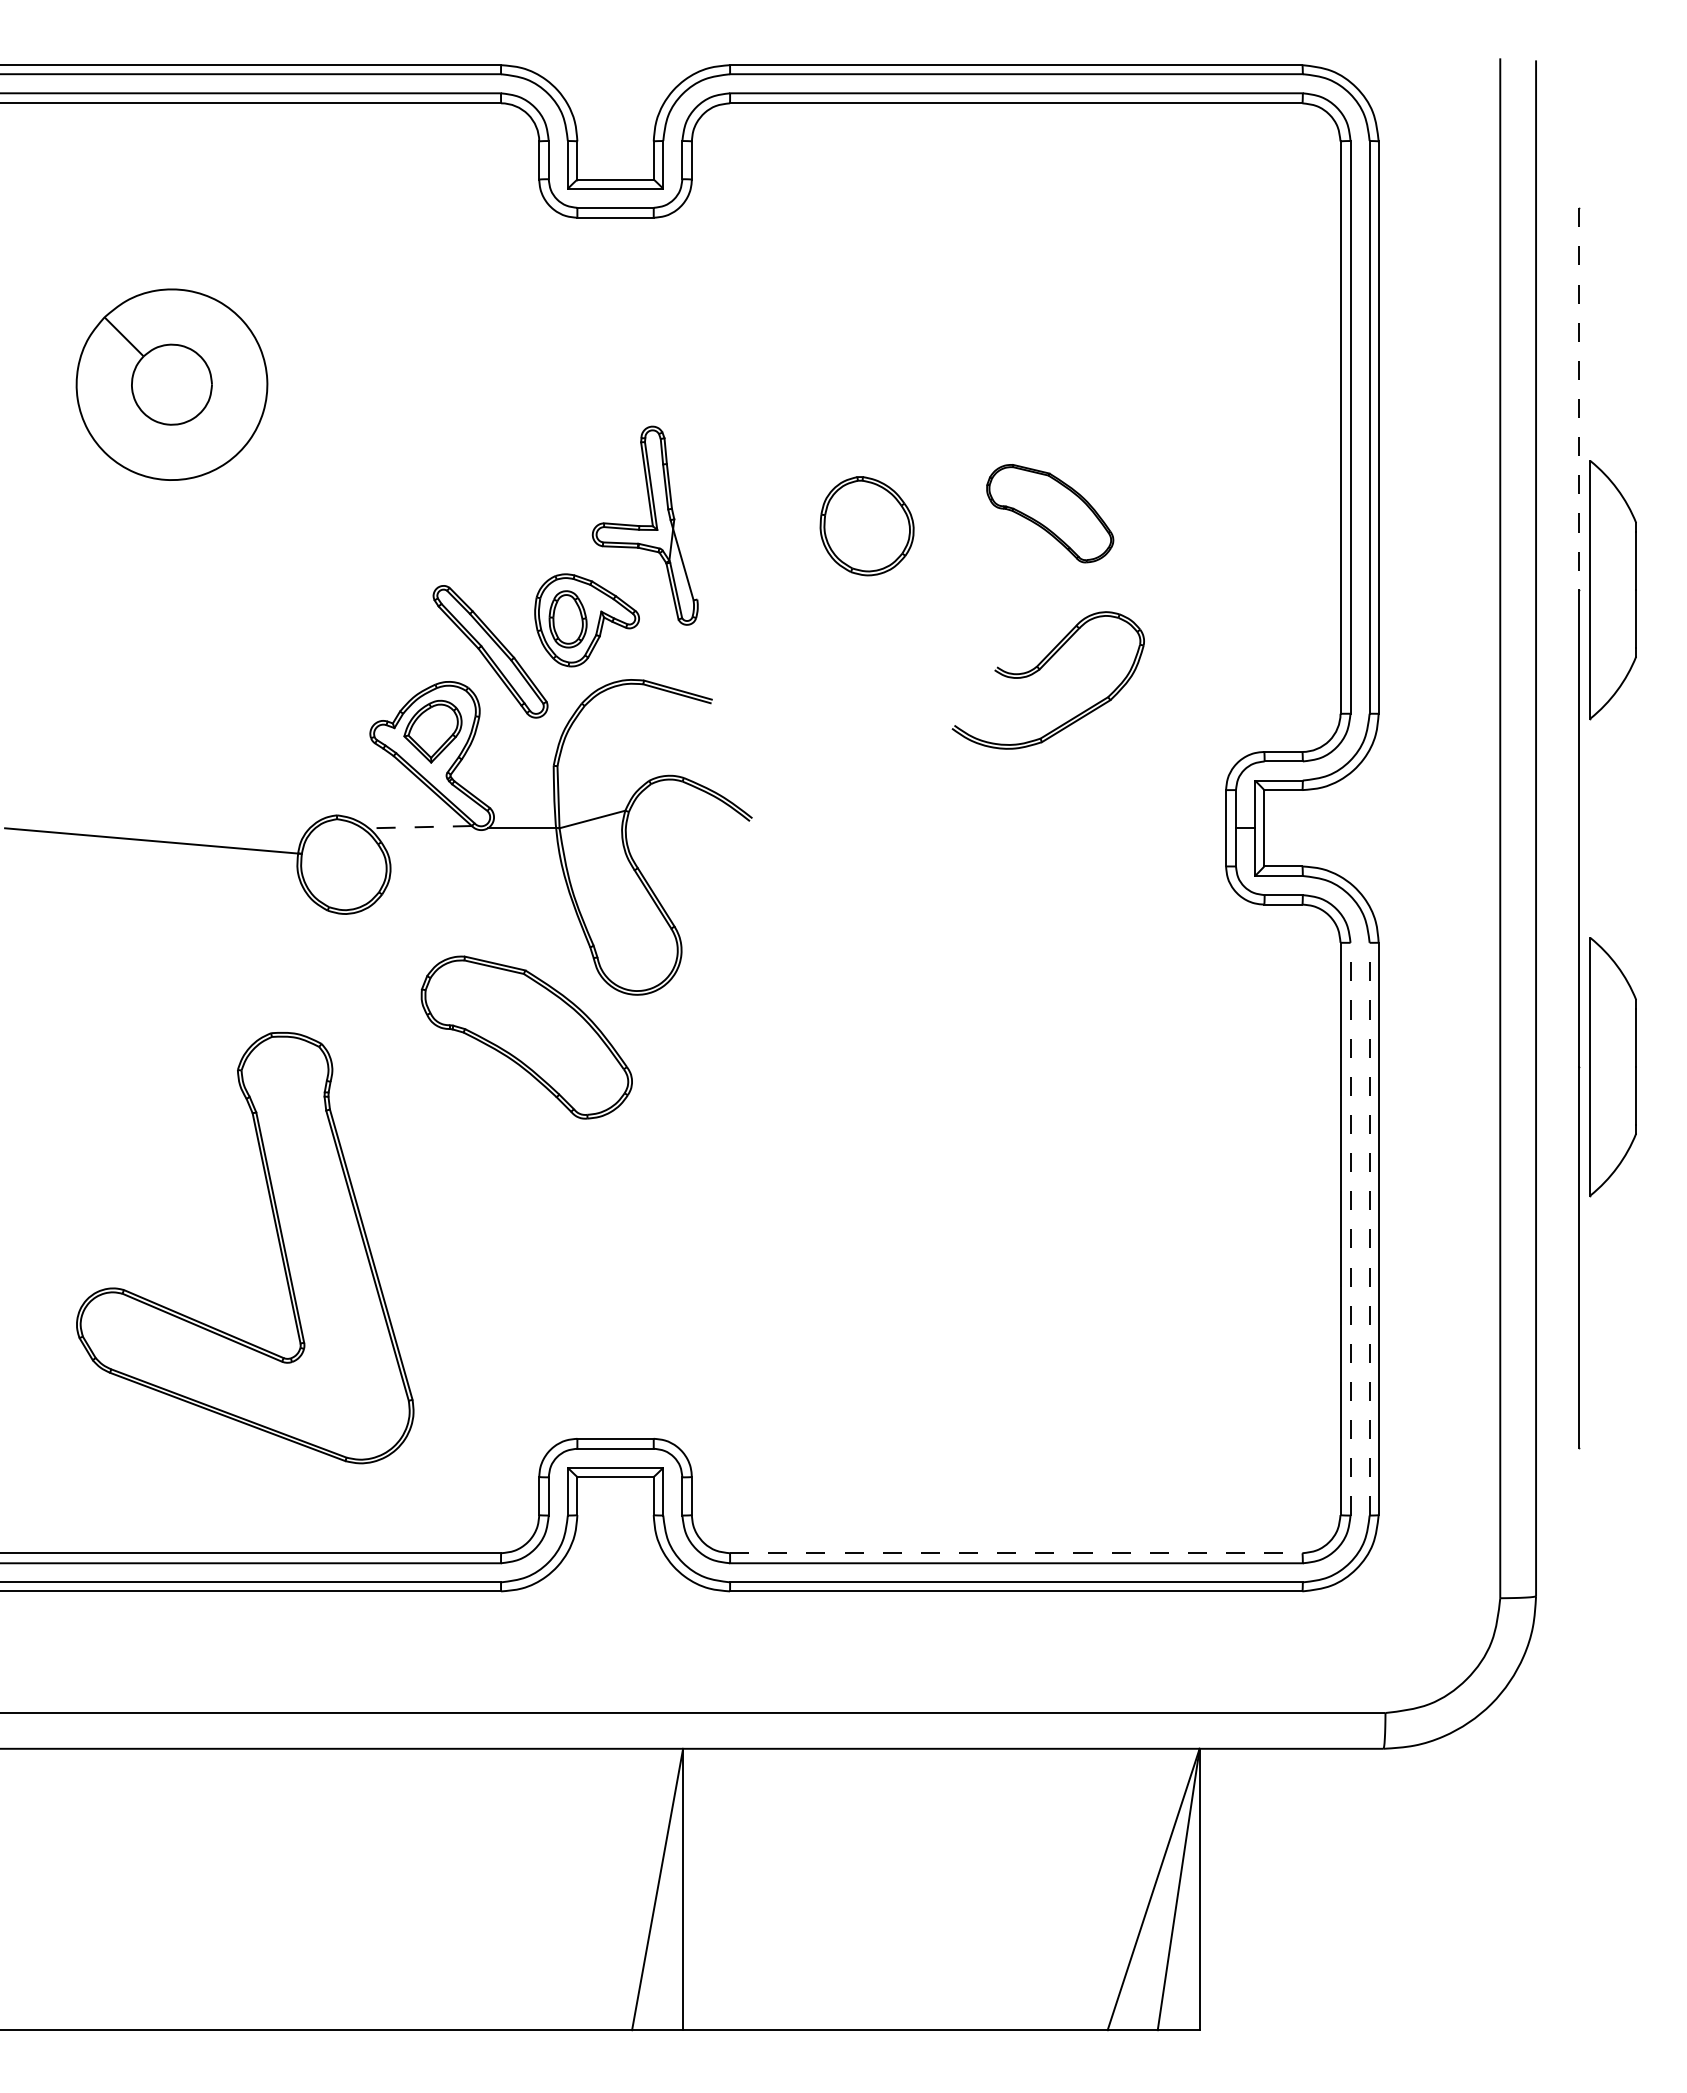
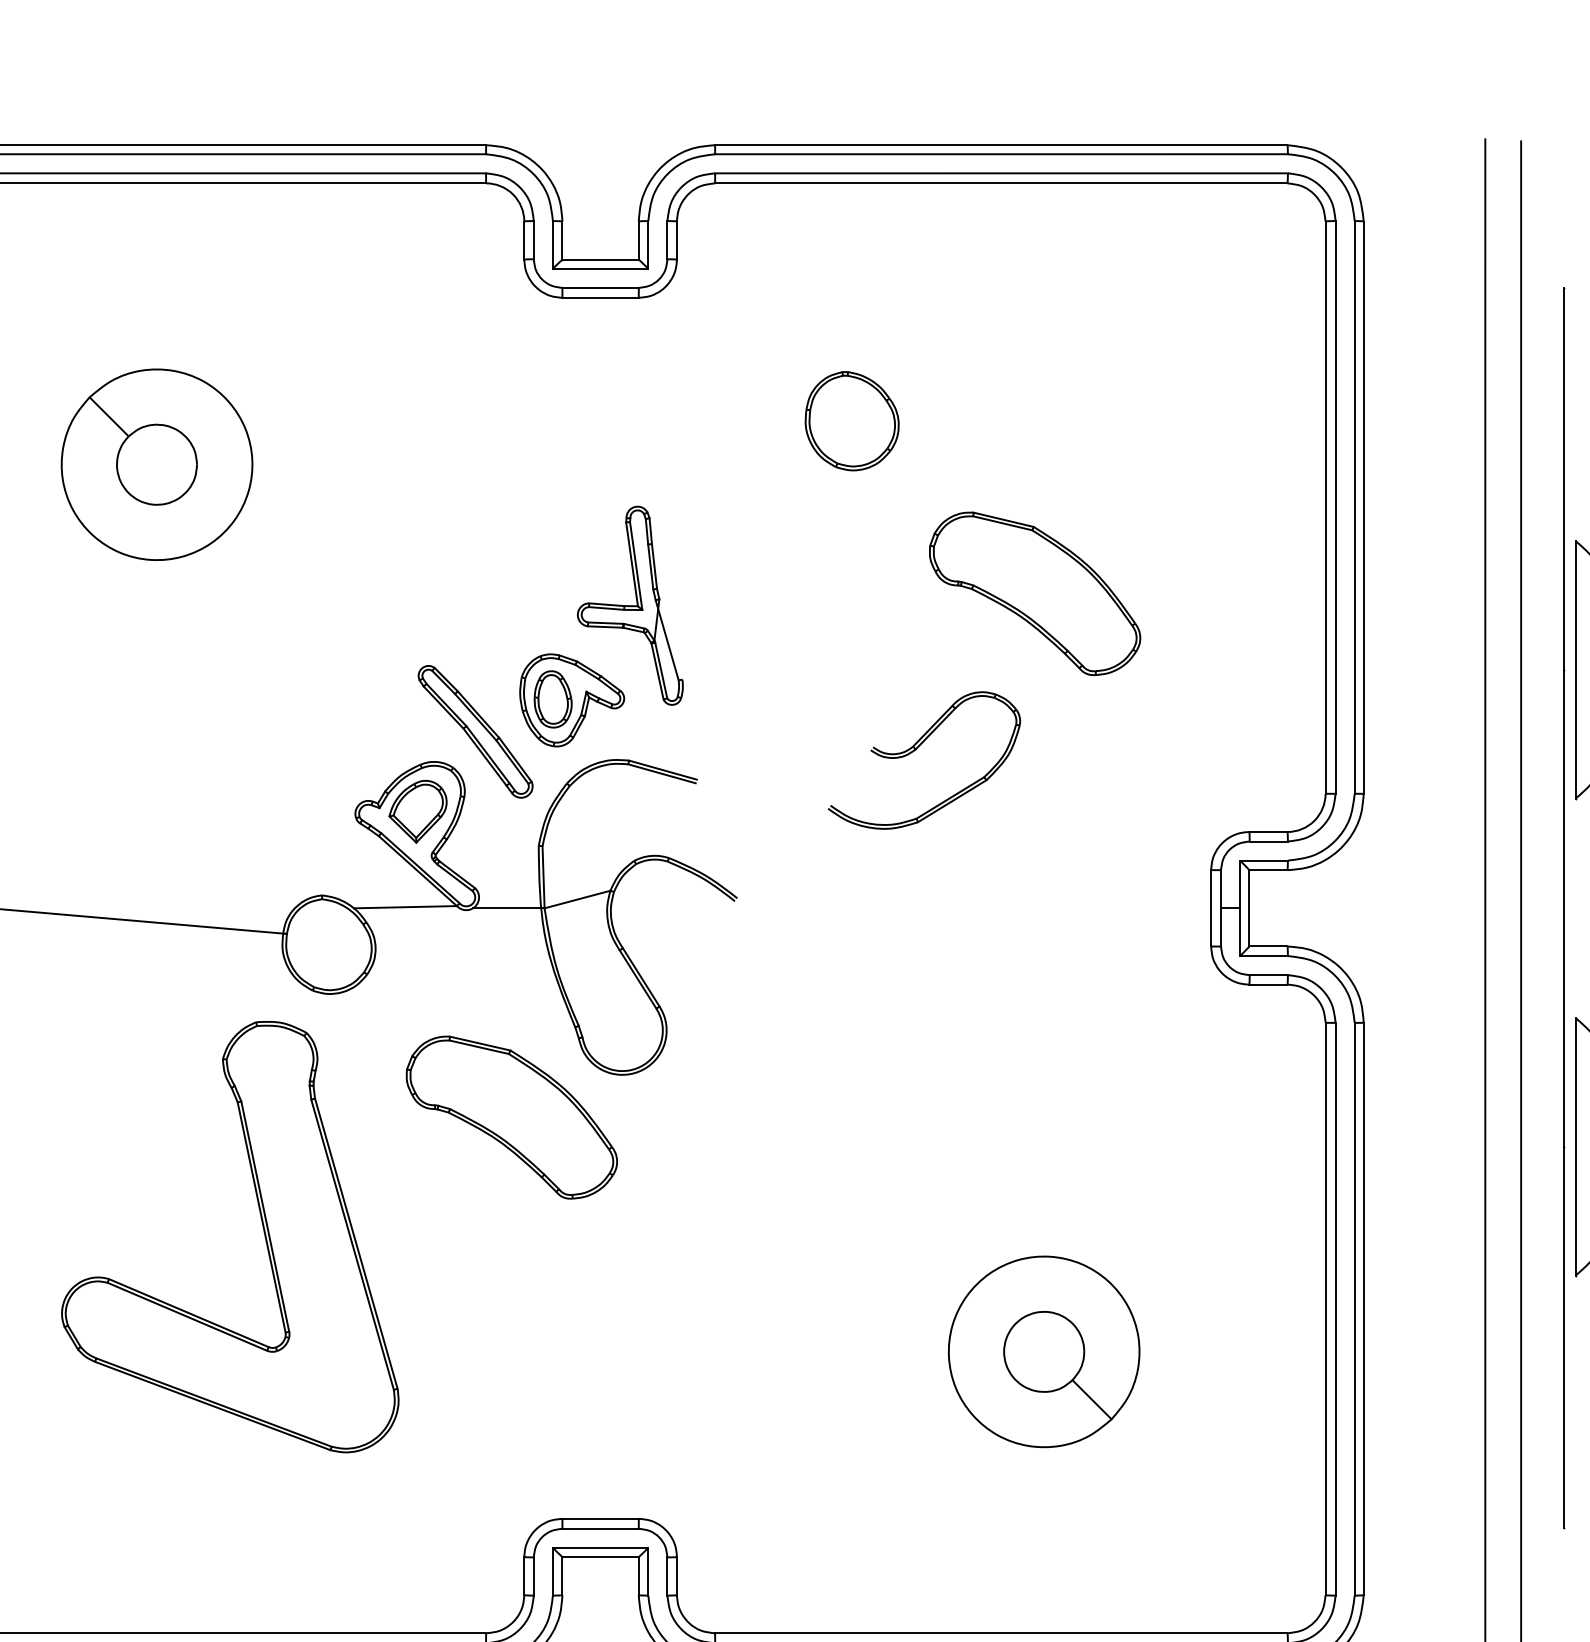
line: (1579, 399) -> (1564, 479), dashed -> solid
part: (1050, 513) -> (1035, 593), size x1.67
part: (866, 526) -> (851, 421), moved
part: (1040, 670) -> (916, 750), moved
line: (419, 827) -> (404, 907), dashed -> solid
line: (1350, 1228) -> (1335, 1308), dashed -> solid
line: (1369, 1228) -> (1354, 1308), dashed -> solid
part: (278, 1243) -> (263, 1232), moved
part: (1058, 1271) -> (1043, 1351), added
line: (1016, 1553) -> (1001, 1633), dashed -> solid

